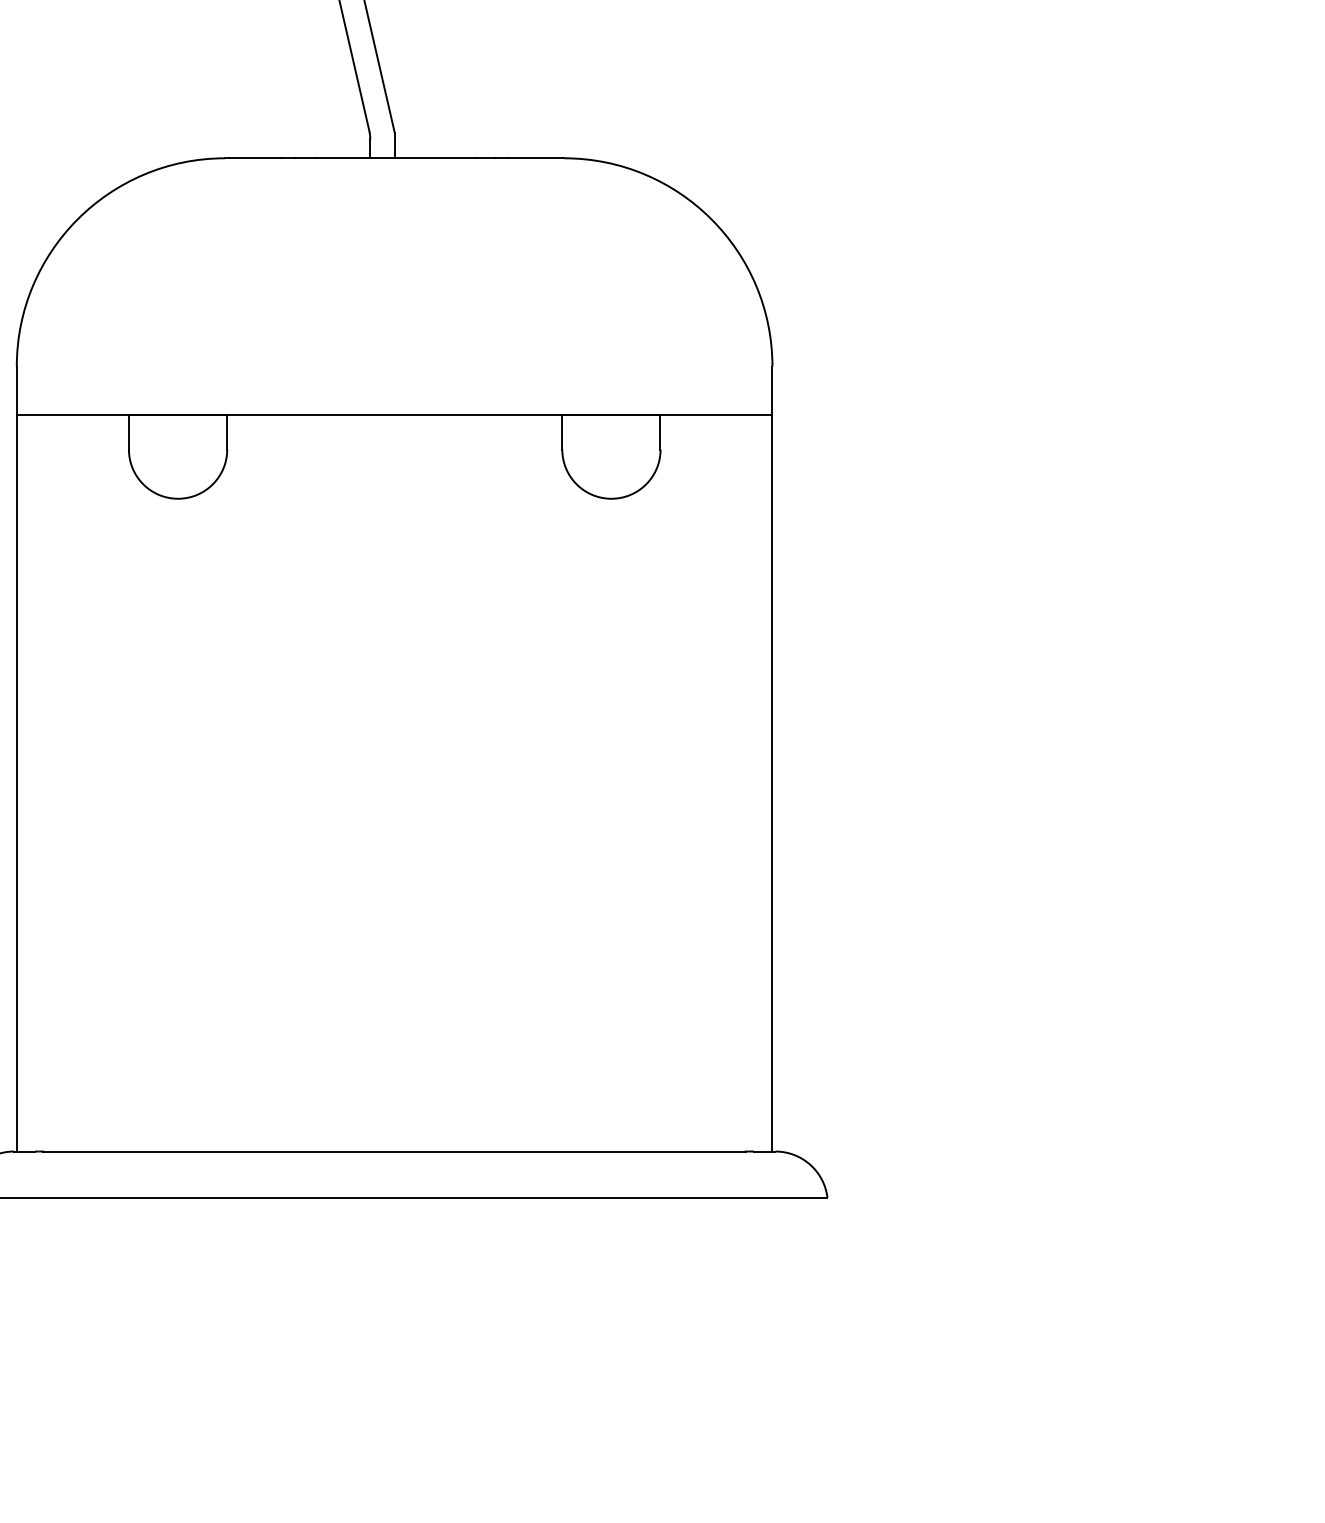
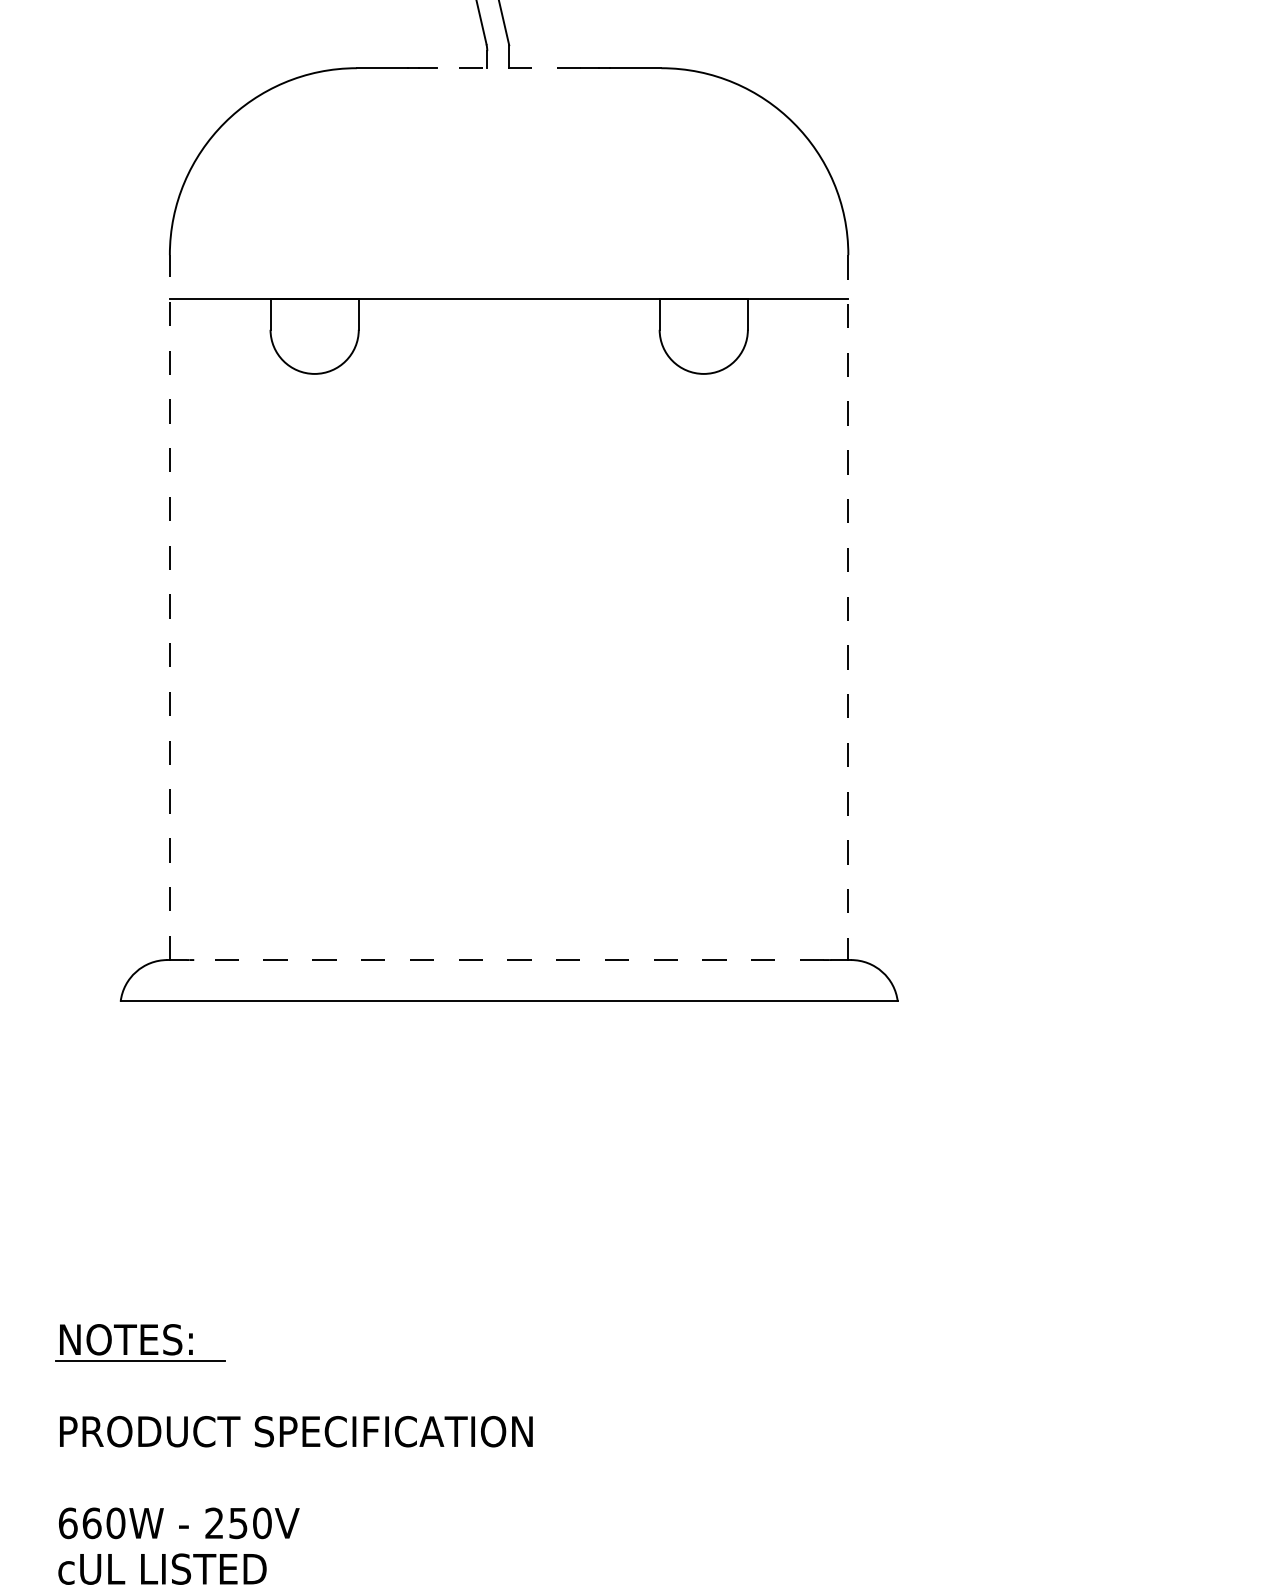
line: (395, 158) -> (509, 68), solid -> dashed
line: (17, 758) -> (170, 607), solid -> dashed
line: (772, 760) -> (848, 608), solid -> dashed
line: (393, 1152) -> (508, 960), solid -> dashed

